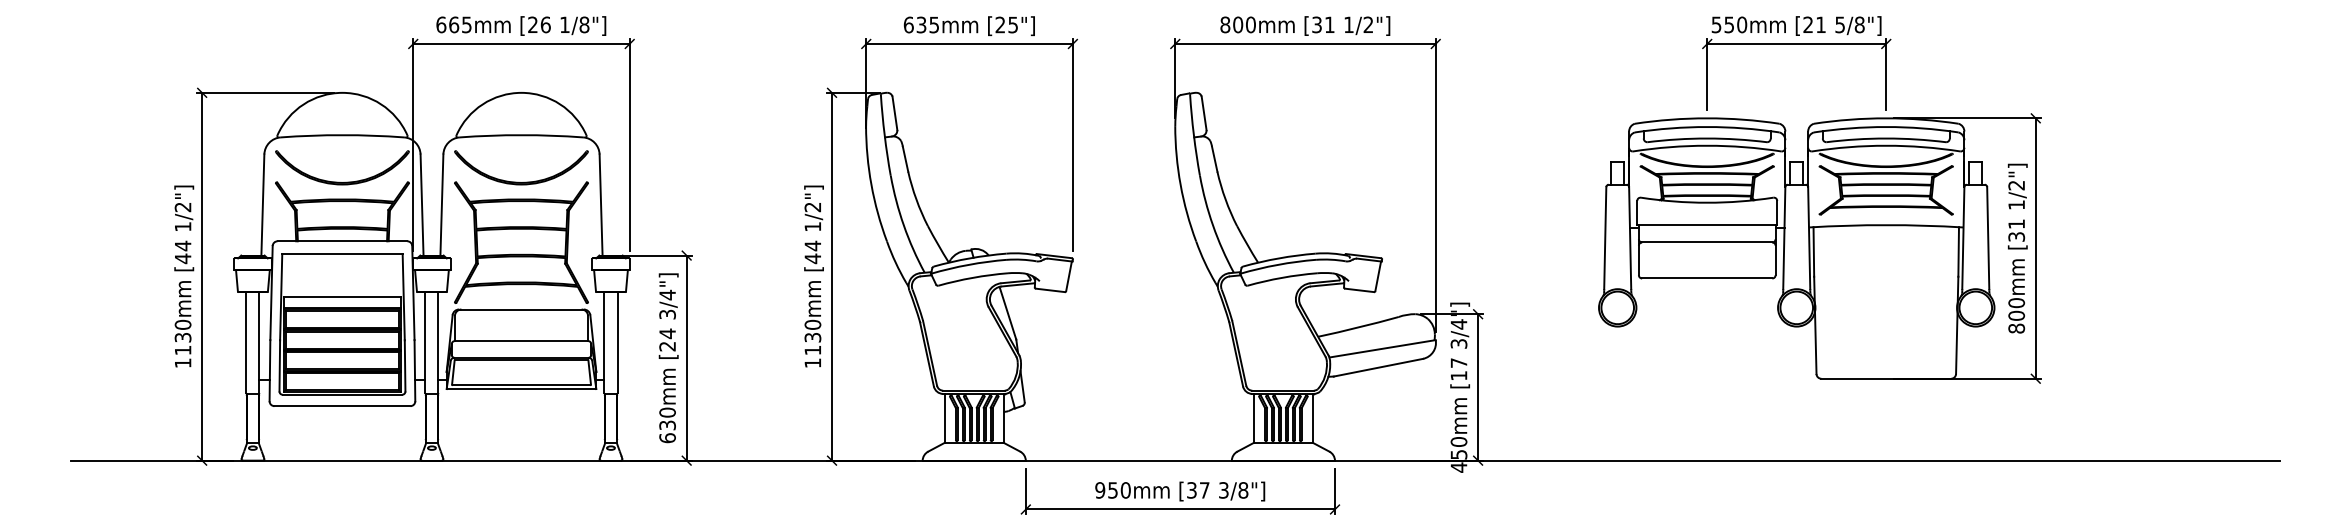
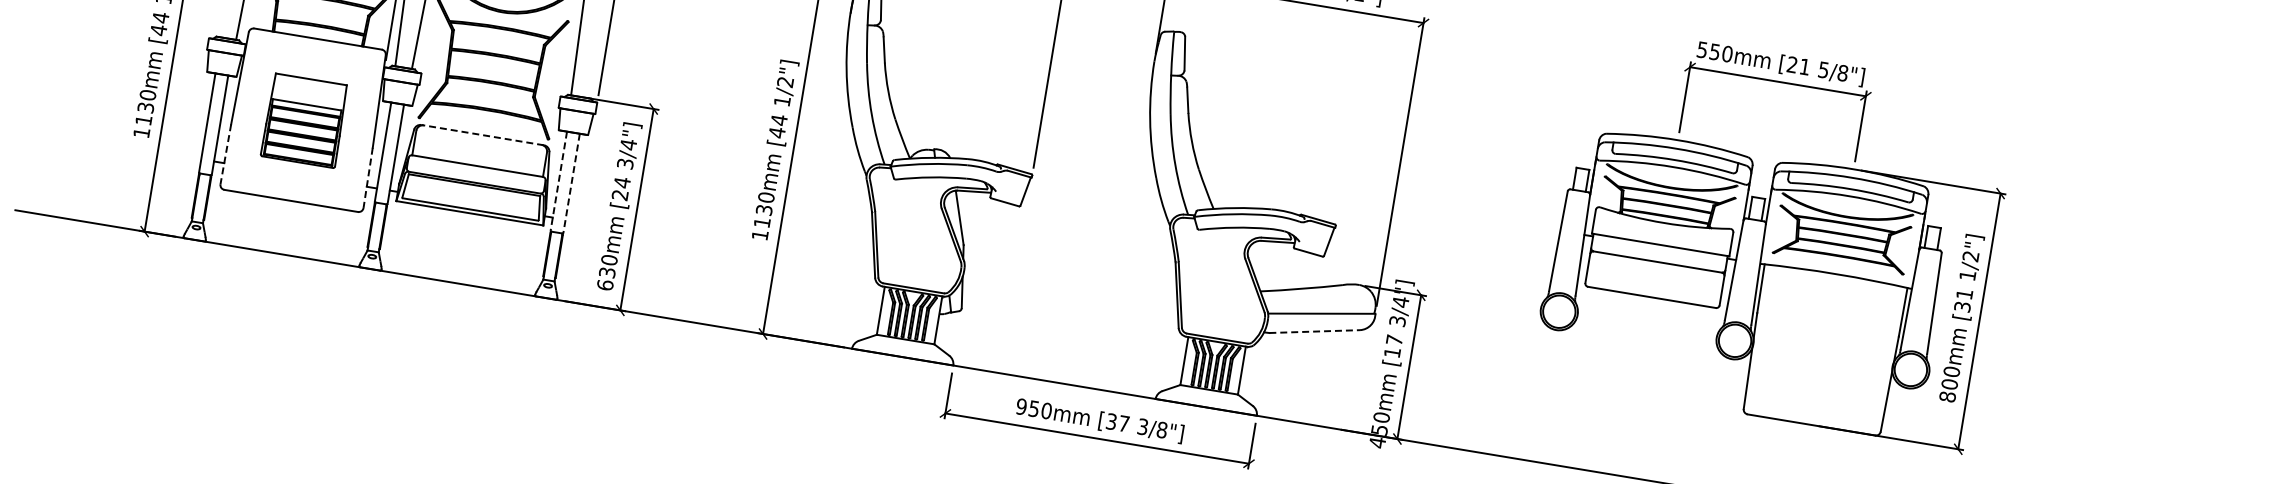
line: (520, 309) -> (481, 134), solid -> dashed
part: (342, 324) -> (304, 120), size x0.6
line: (604, 342) -> (558, 181), solid -> dashed
line: (617, 342) -> (571, 183), solid -> dashed
line: (1378, 367) -> (1314, 331), solid -> dashed
line: (269, 370) -> (225, 154), solid -> dashed
line: (414, 370) -> (367, 177), solid -> dashed

